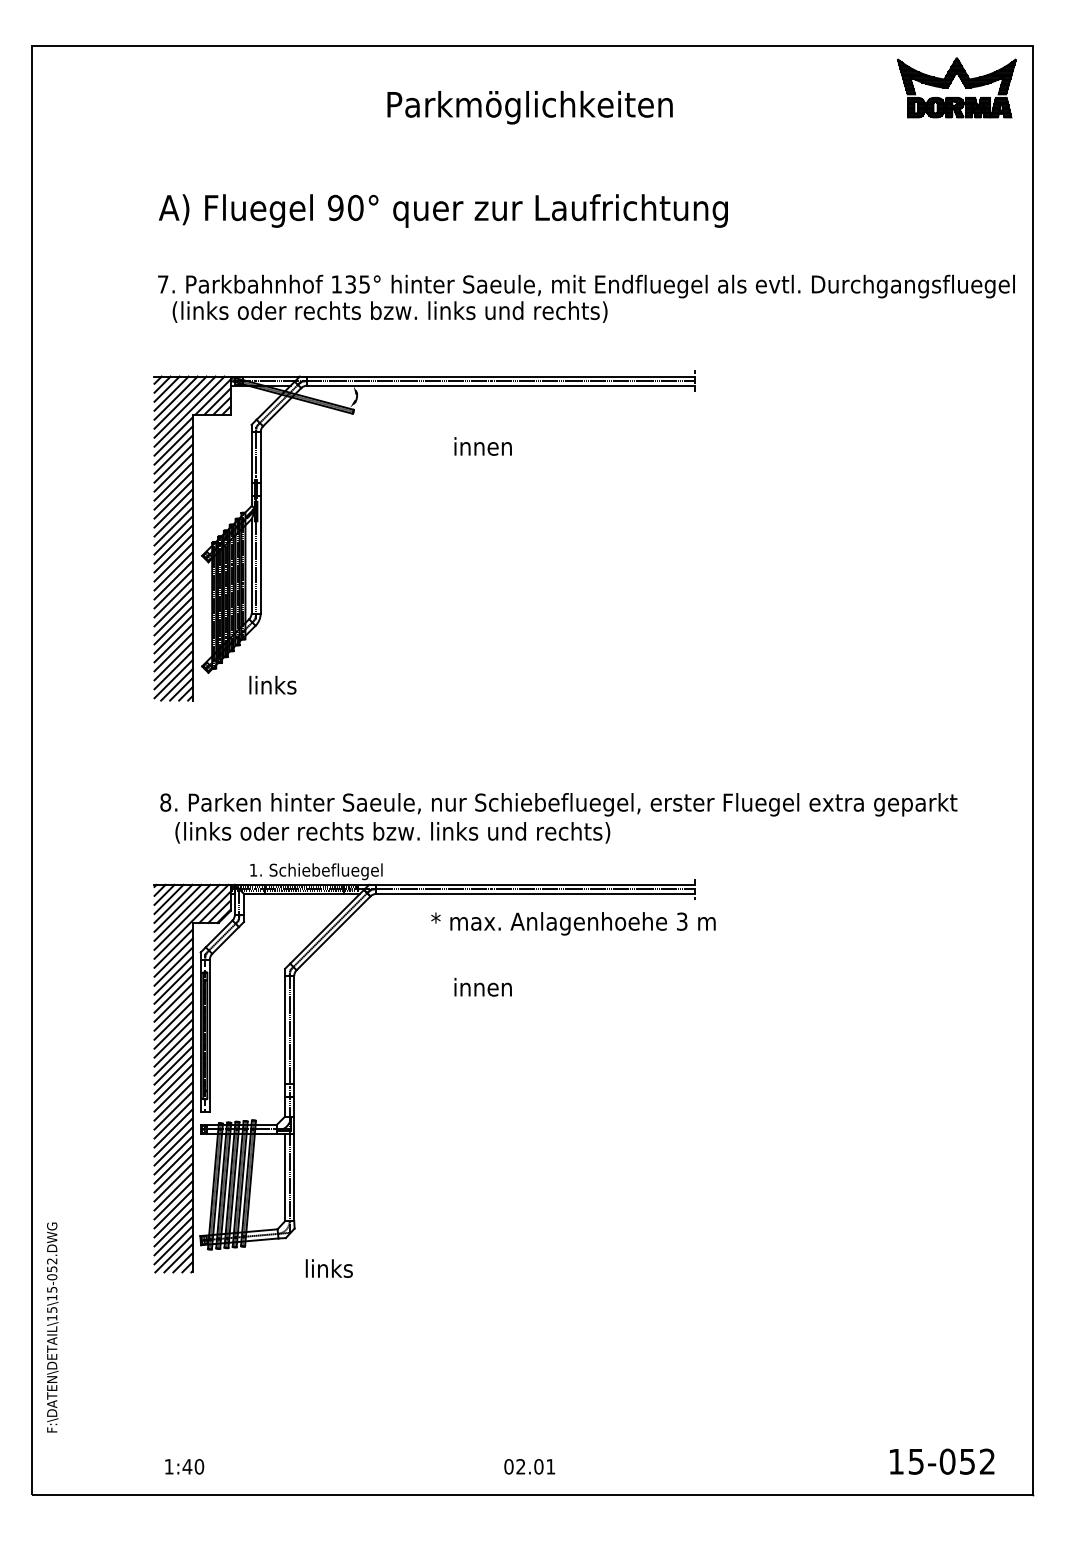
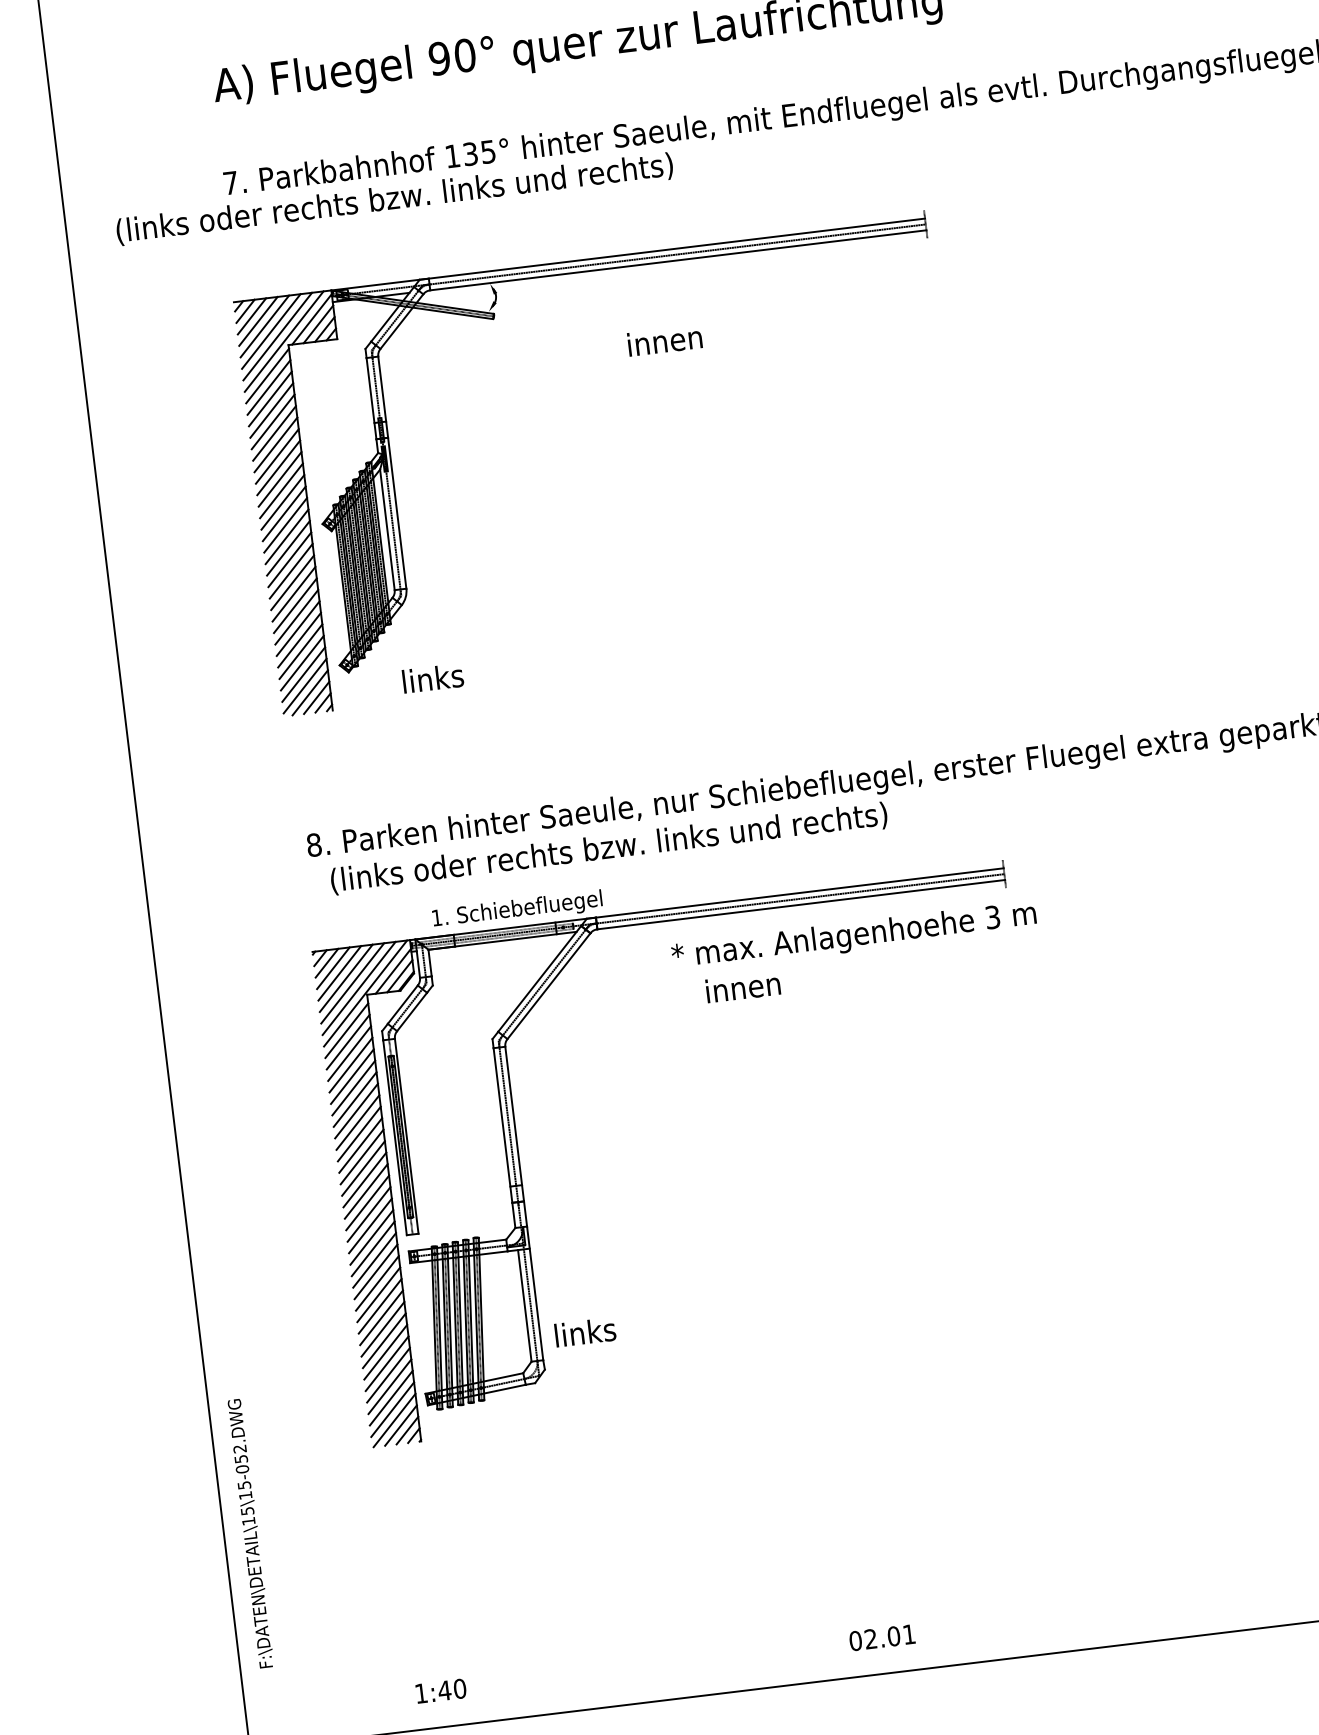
text: (389, 311) -> (393, 198), moved
text: (482, 986) -> (742, 986), moved
text: (328, 1268) -> (584, 1332), moved

